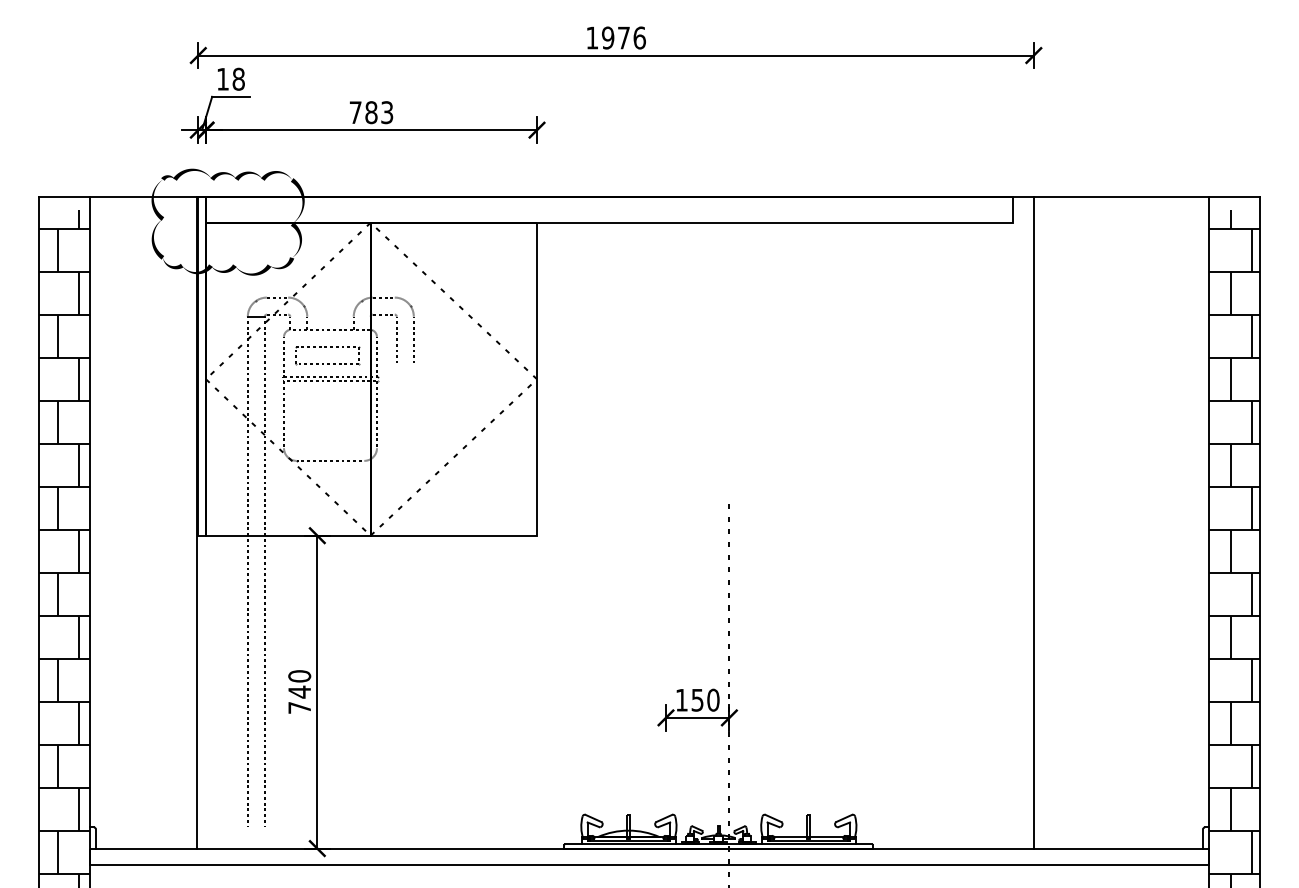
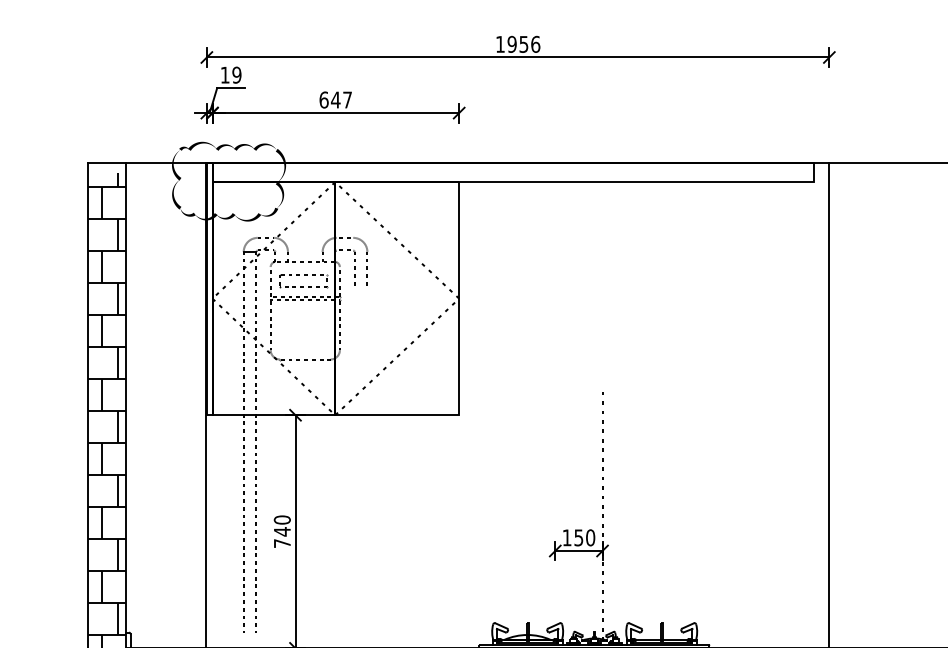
text: (623, 38) -> (523, 44), 1976 -> 1956
text: (238, 79) -> (236, 75), 18 -> 19
text: (371, 112) -> (335, 99), 783 -> 647

